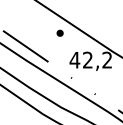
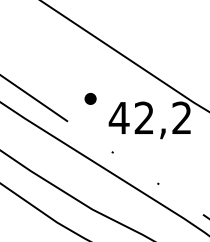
part: (59, 32) -> (89, 97), moved

